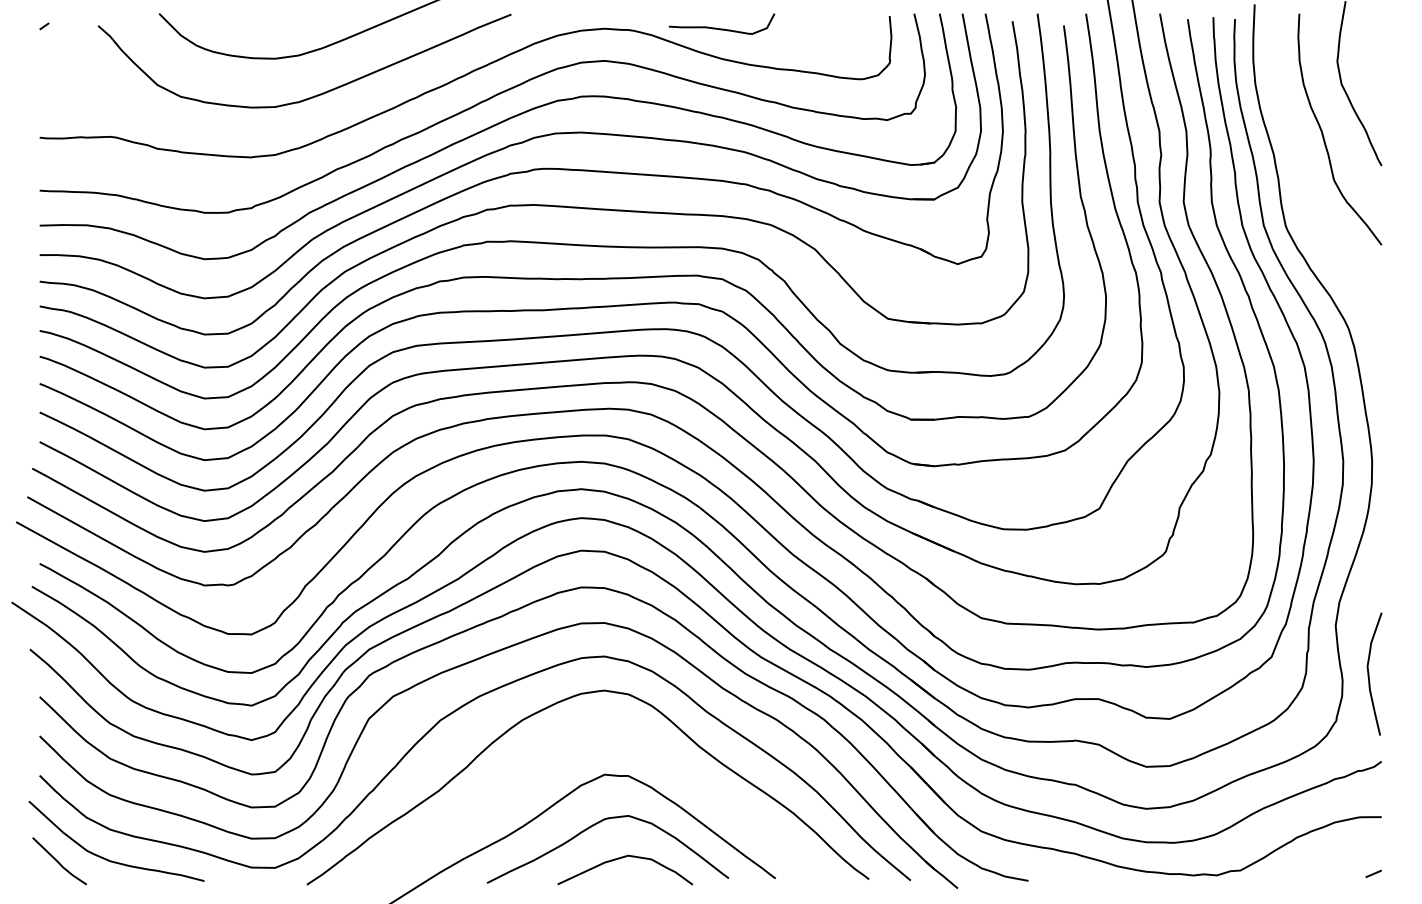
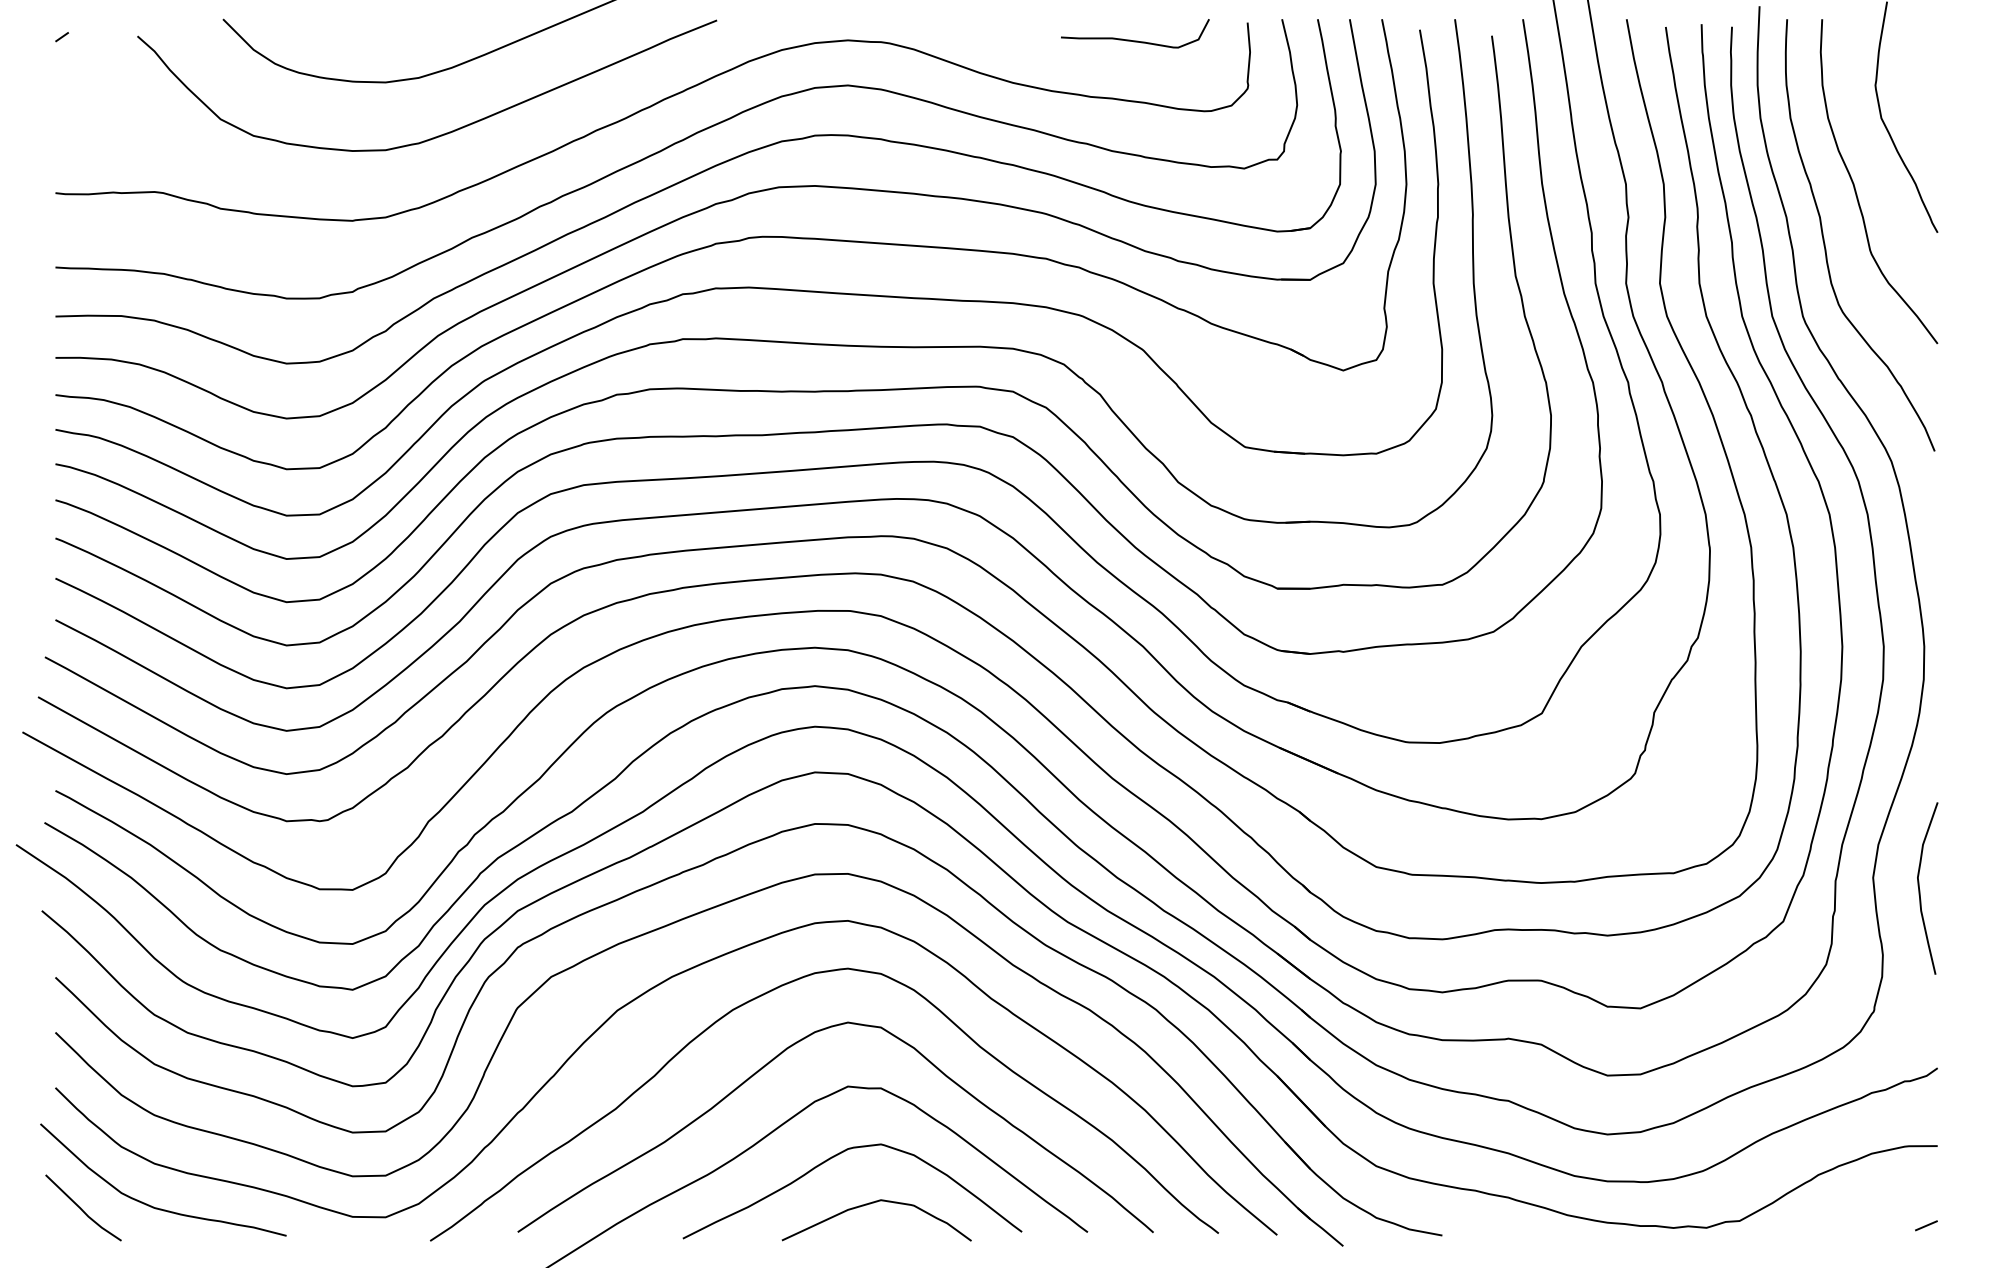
curve: (722, 28) -> (1135, 40), moved
curve: (1301, 173) -> (1825, 243), added
curve: (1369, 674) -> (1920, 889), moved
curve: (553, 754) -> (776, 1058), added

